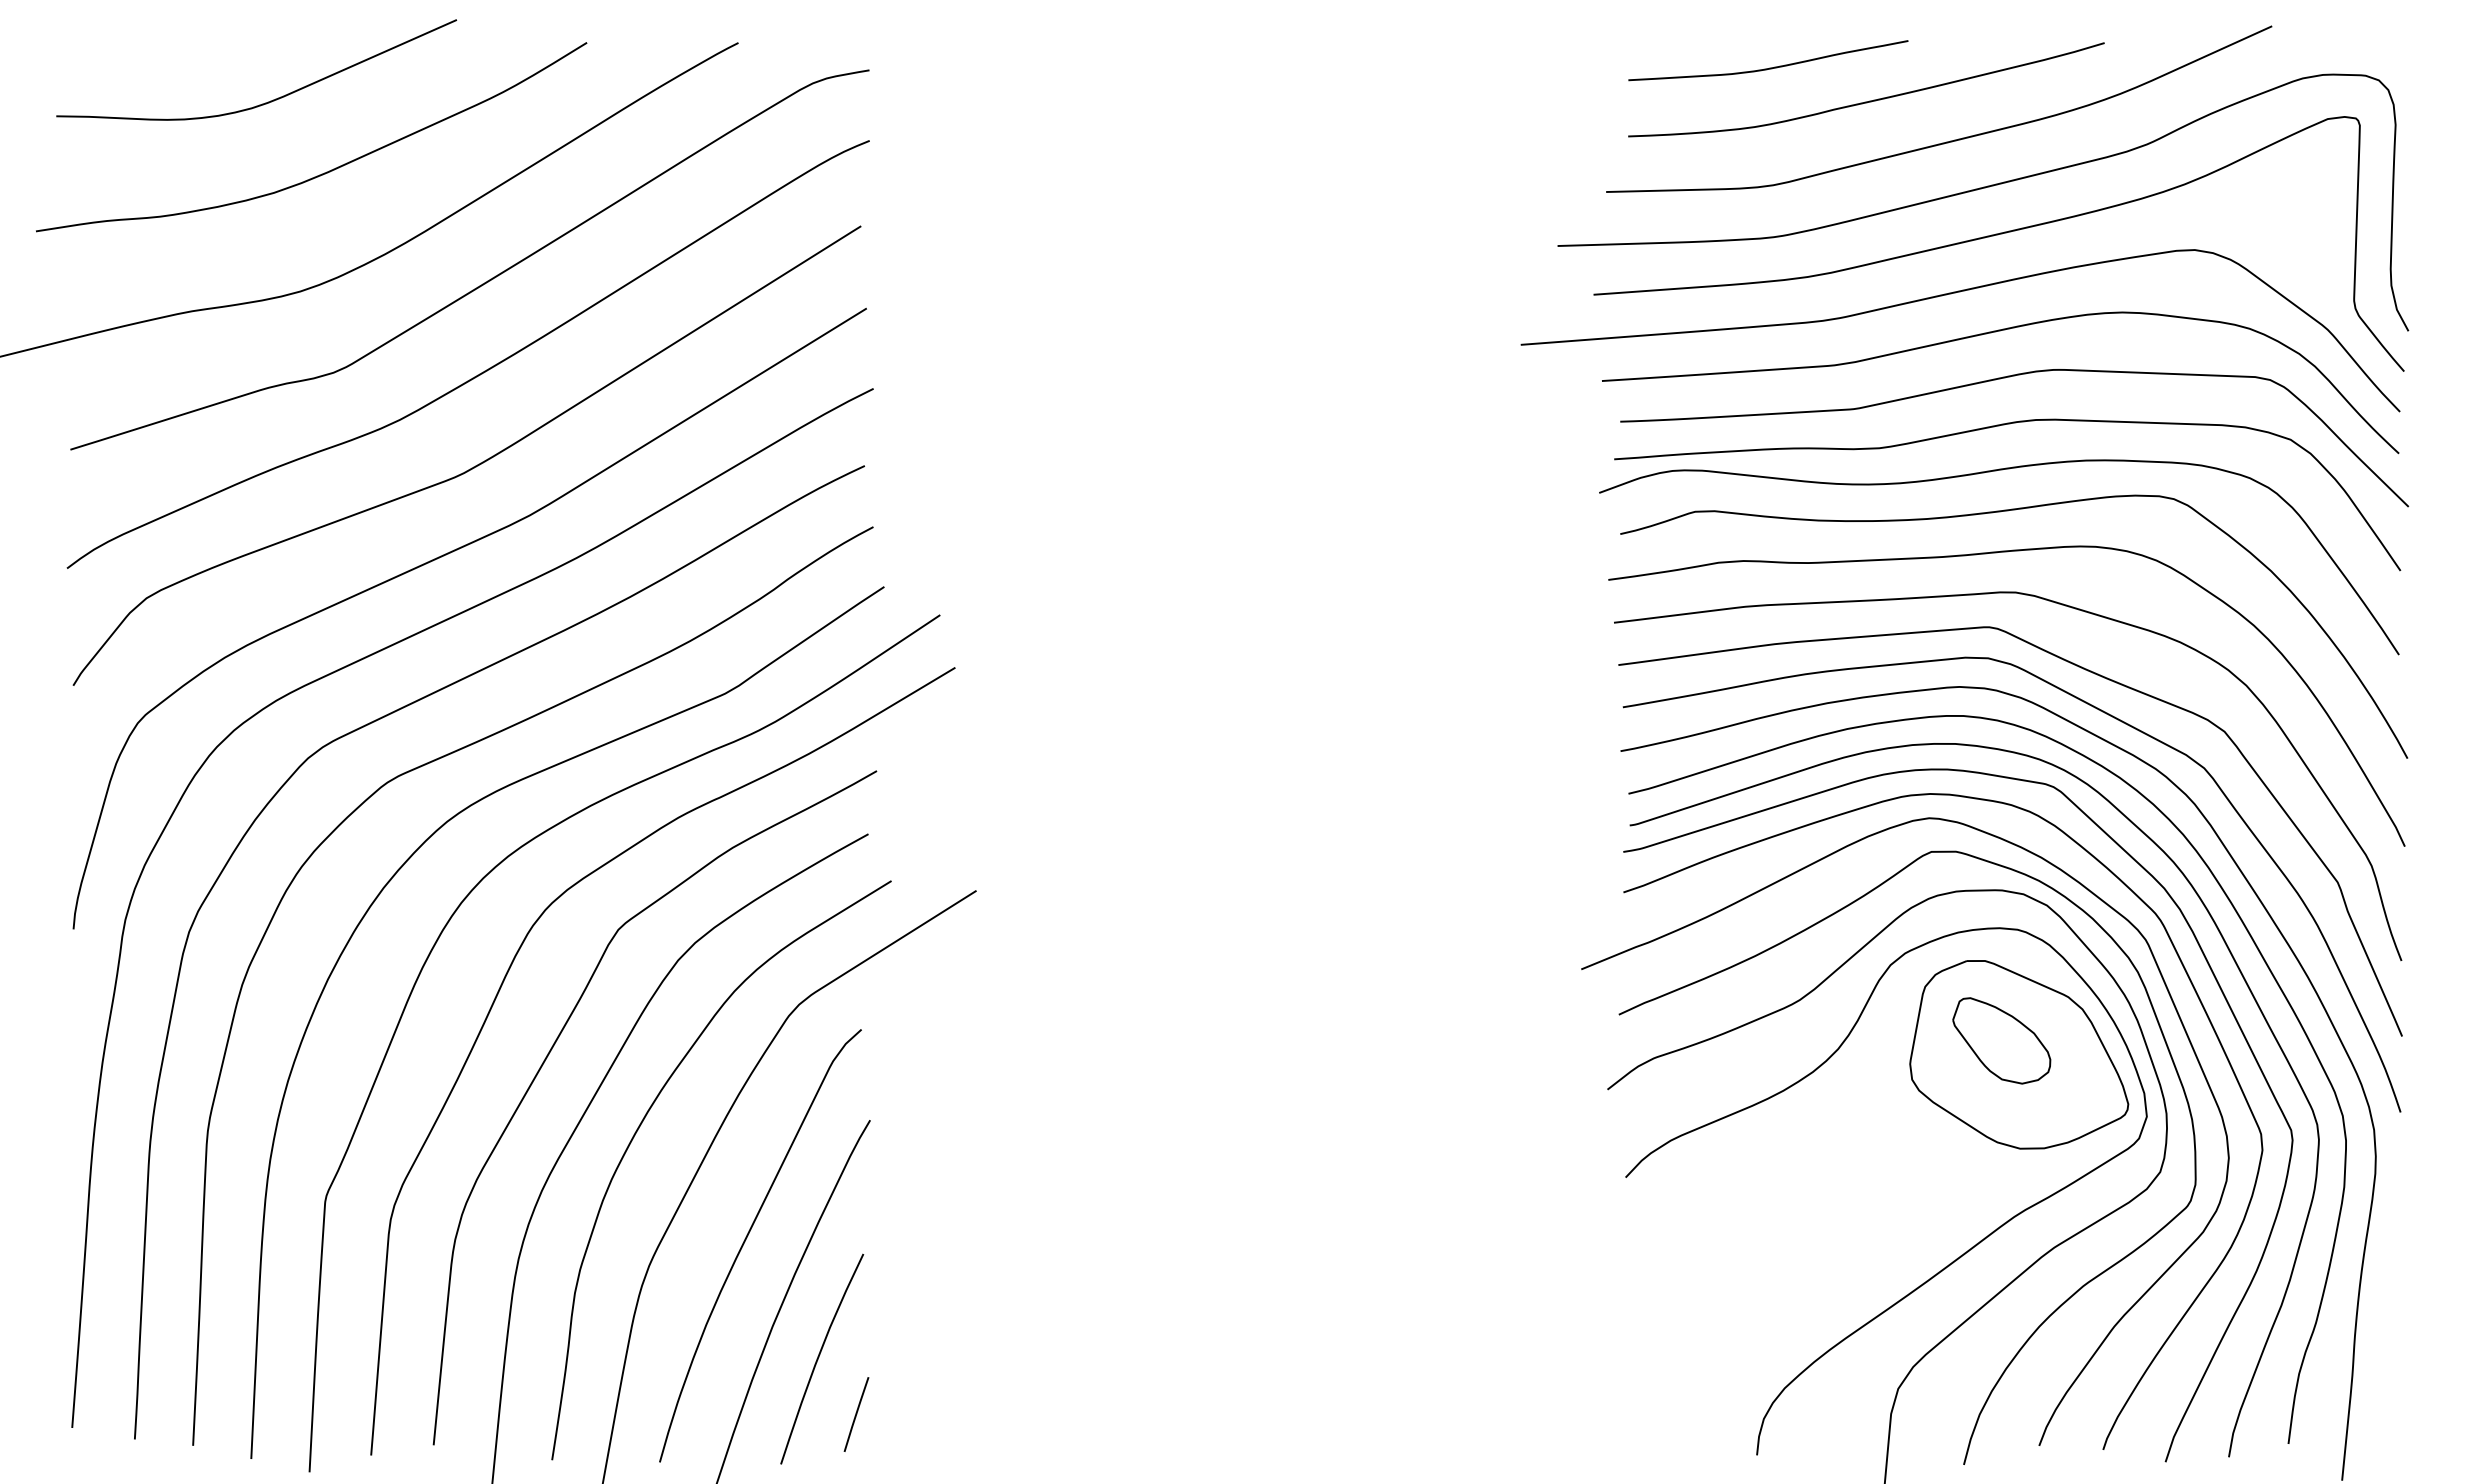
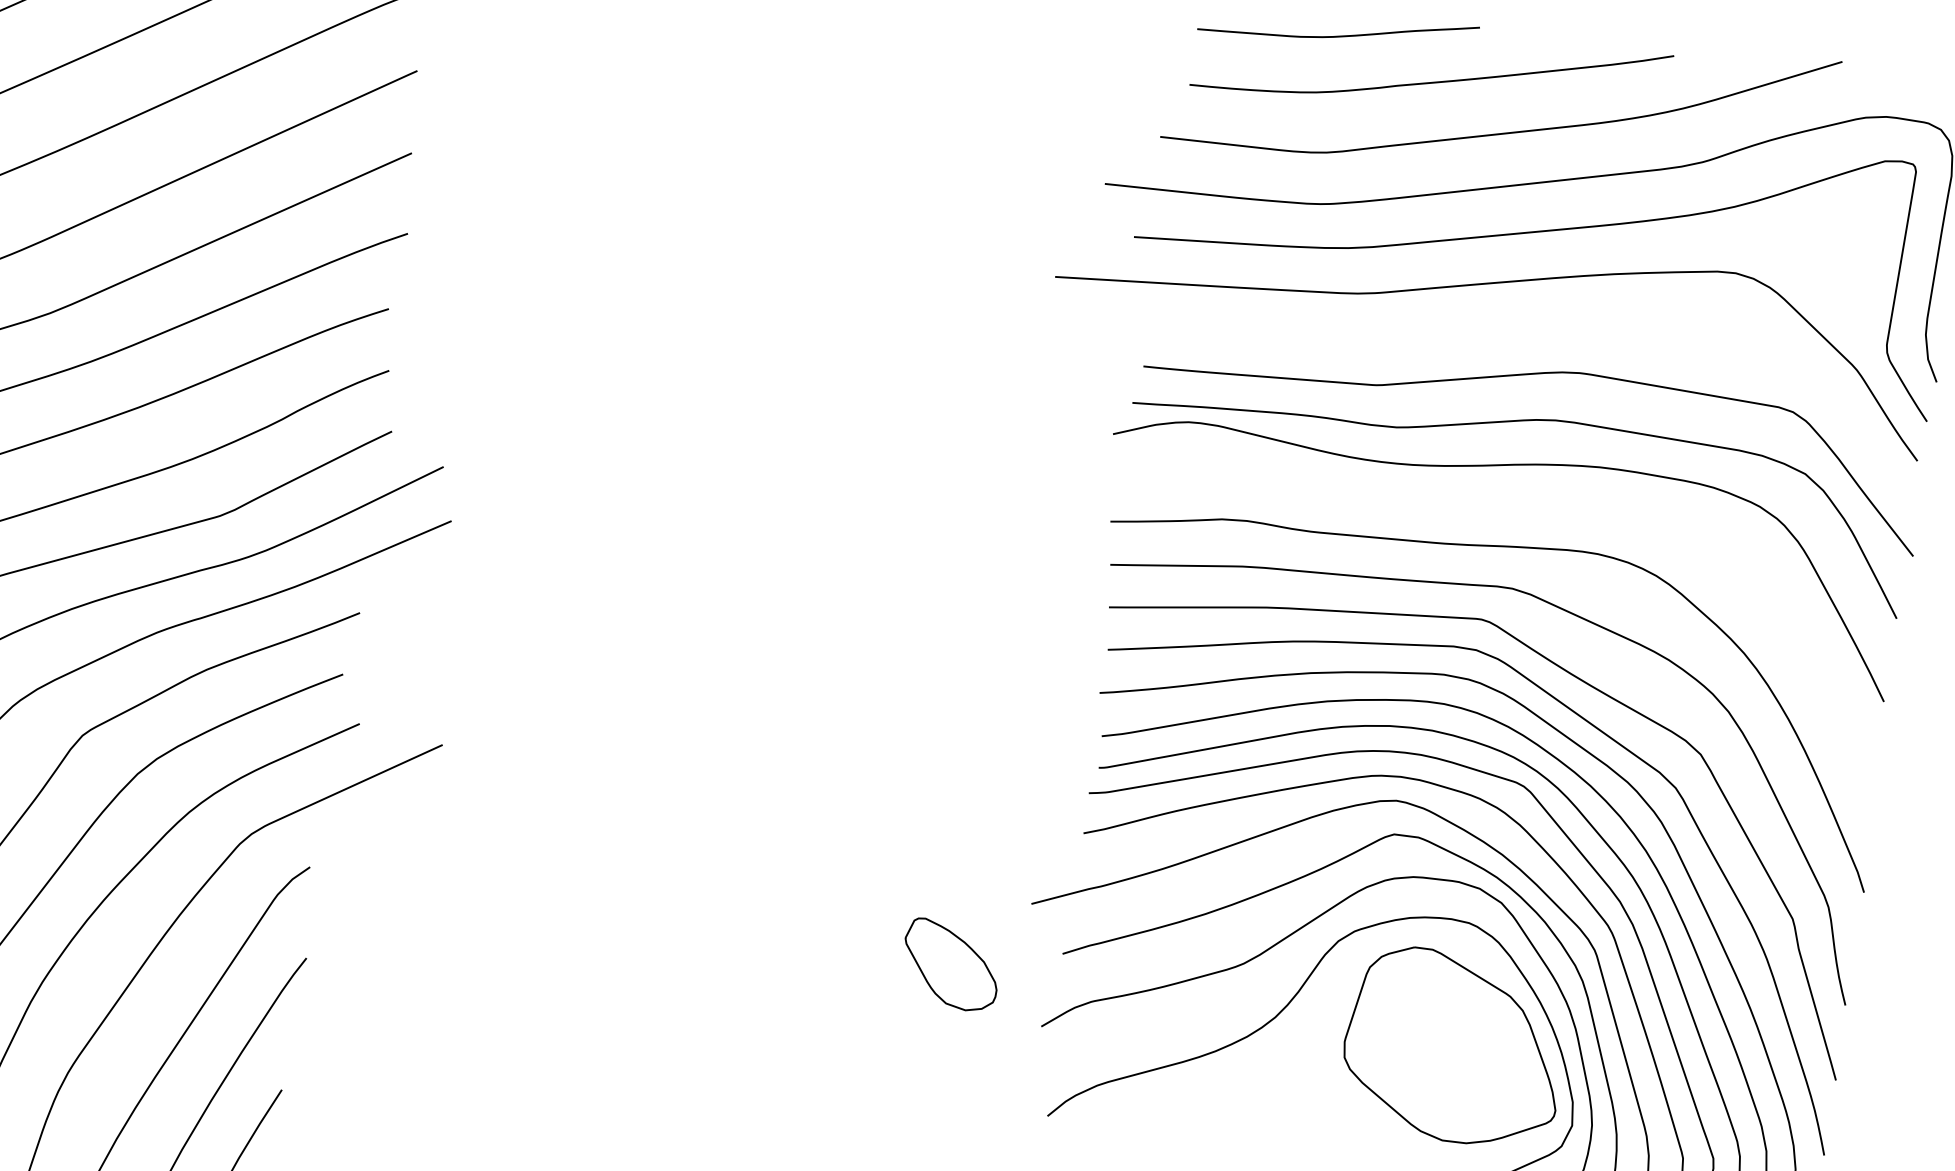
curve: (1991, 333) -> (1523, 328), removed
curve: (2000, 512) -> (1508, 507), removed
part: (2001, 1040) -> (950, 964), moved

